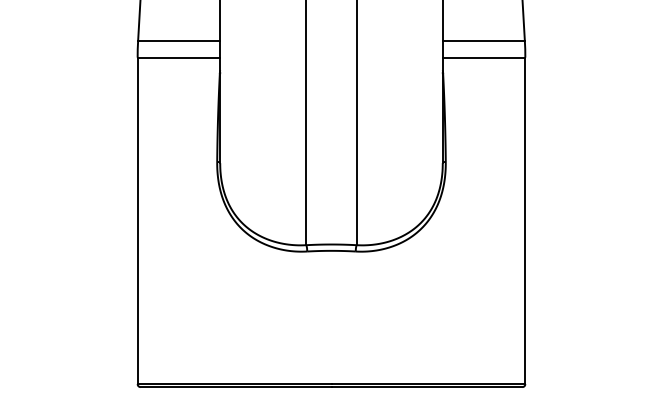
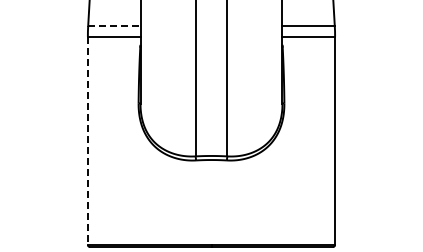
line: (179, 41) -> (114, 26), solid -> dashed
line: (137, 221) -> (87, 141), solid -> dashed

